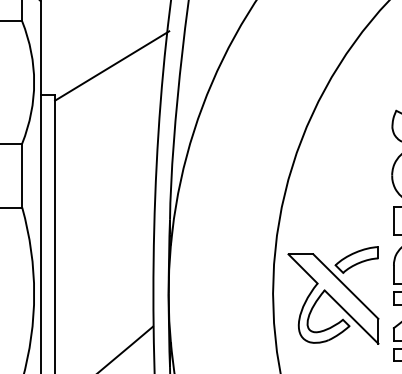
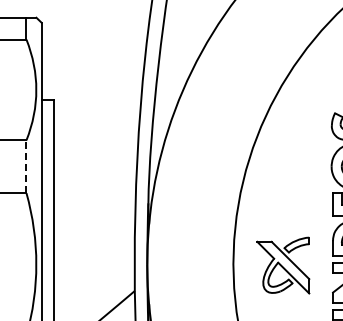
line: (111, 64) -> (100, 75), removed
line: (22, 175) -> (26, 166), solid -> dashed
part: (333, 295) -> (283, 265), size x0.7

